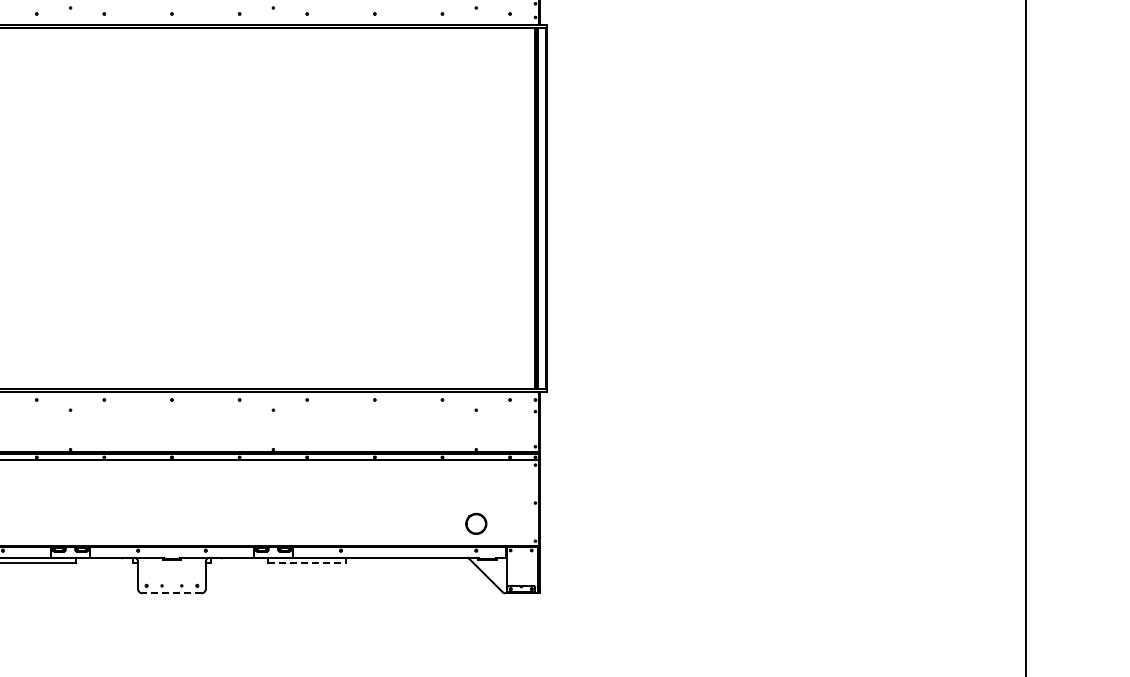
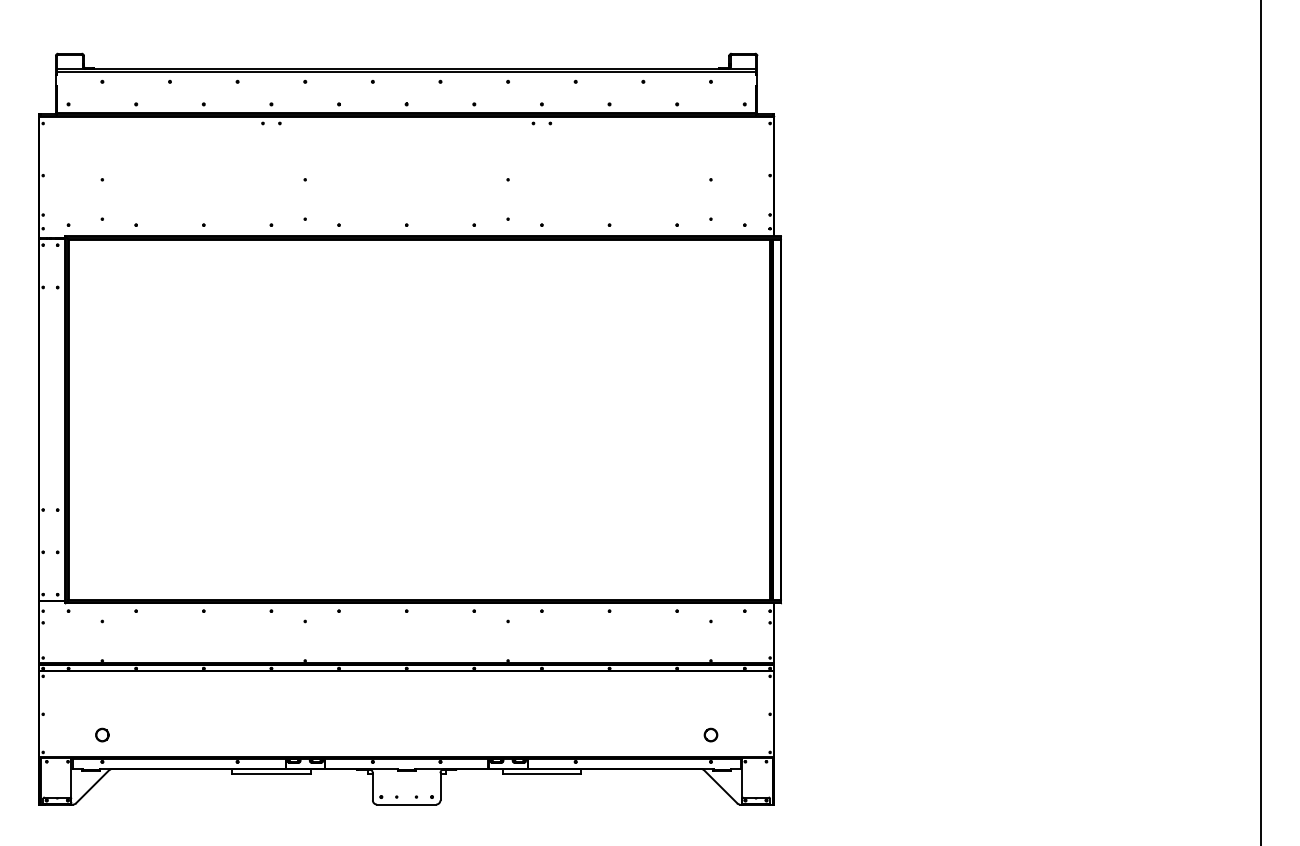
part: (475, 523) -> (710, 734), size x0.62
line: (307, 563) -> (542, 774), dashed -> solid
line: (171, 593) -> (406, 804), dashed -> solid

